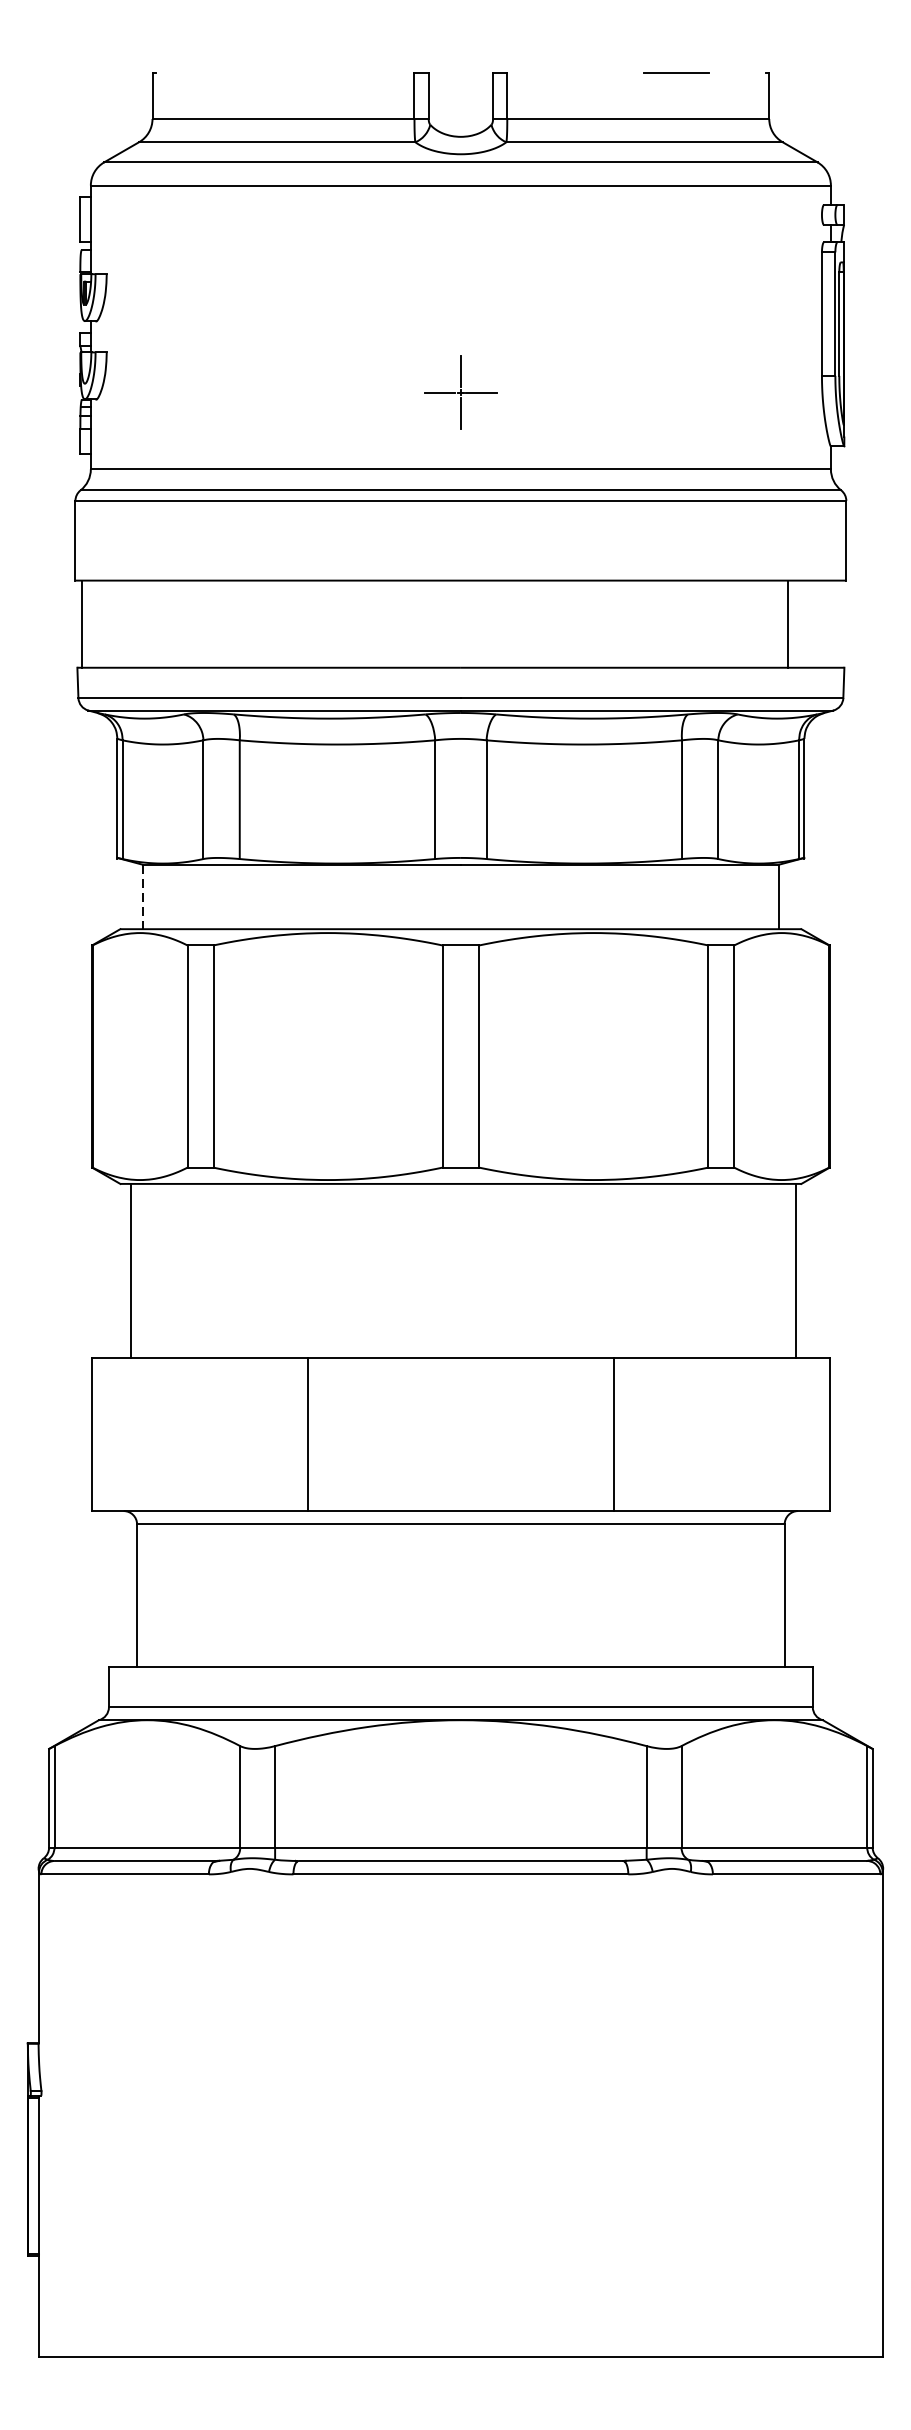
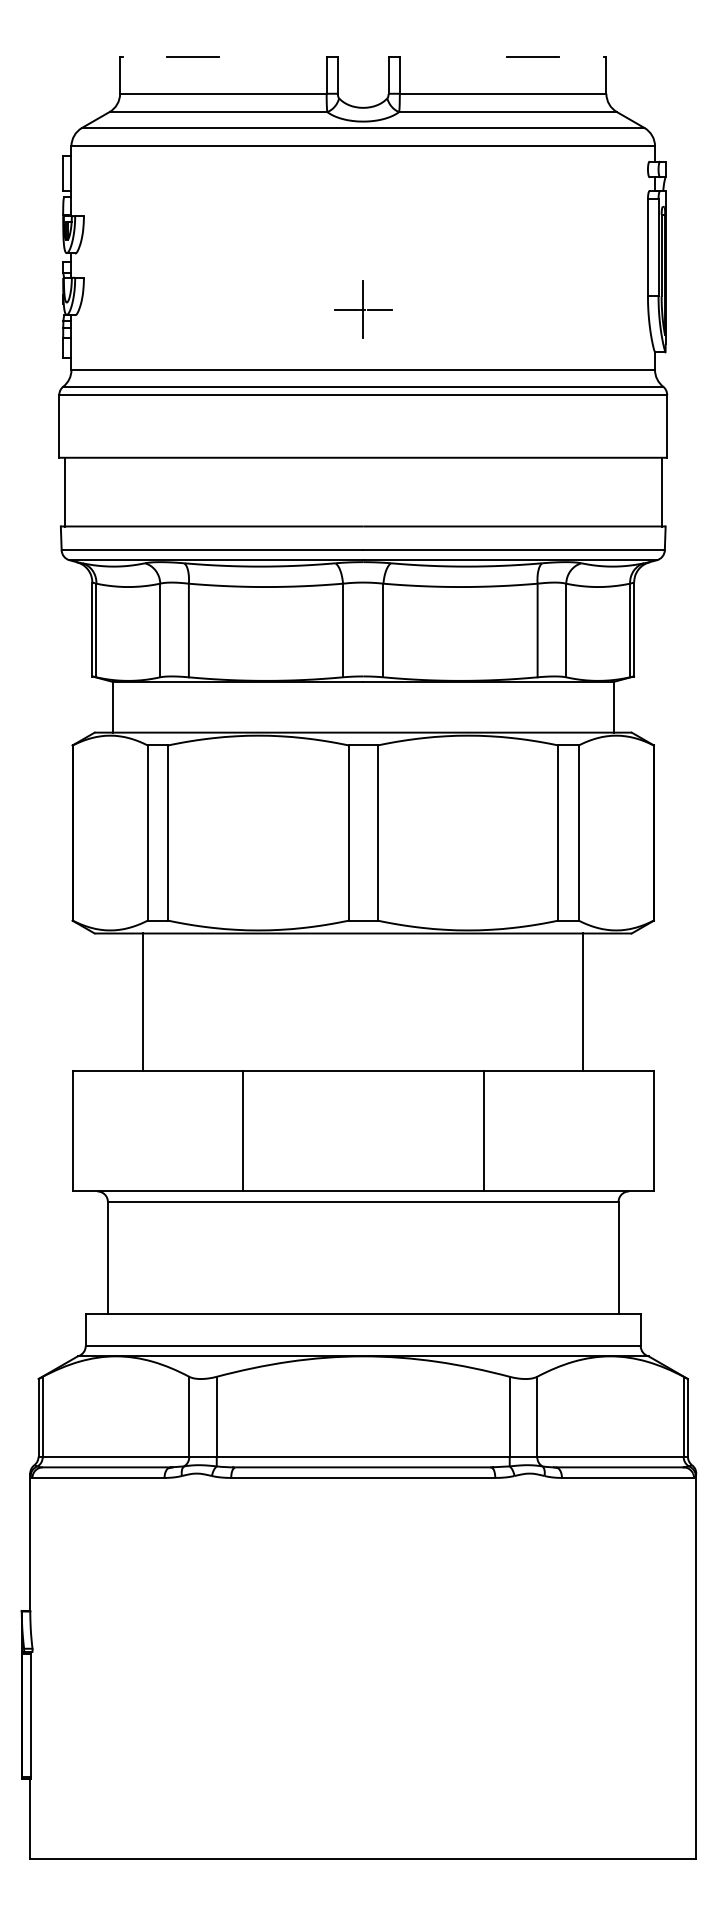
line: (245, 72) -> (193, 57), added
line: (787, 623) -> (661, 491), moved
line: (142, 897) -> (112, 707), dashed -> solid
line: (131, 1270) -> (143, 1001), moved
line: (796, 1270) -> (583, 1001), moved

